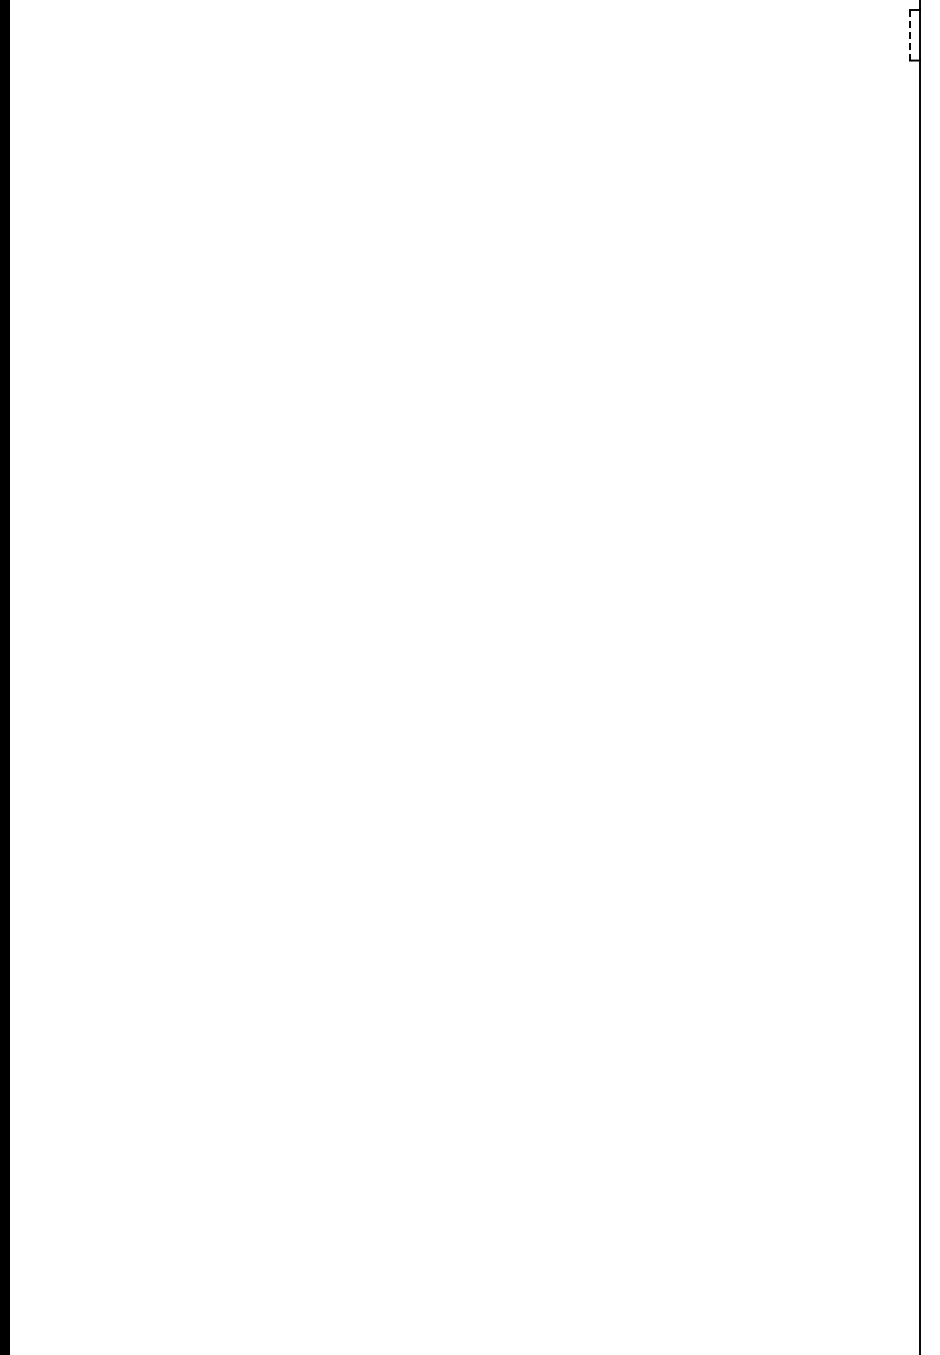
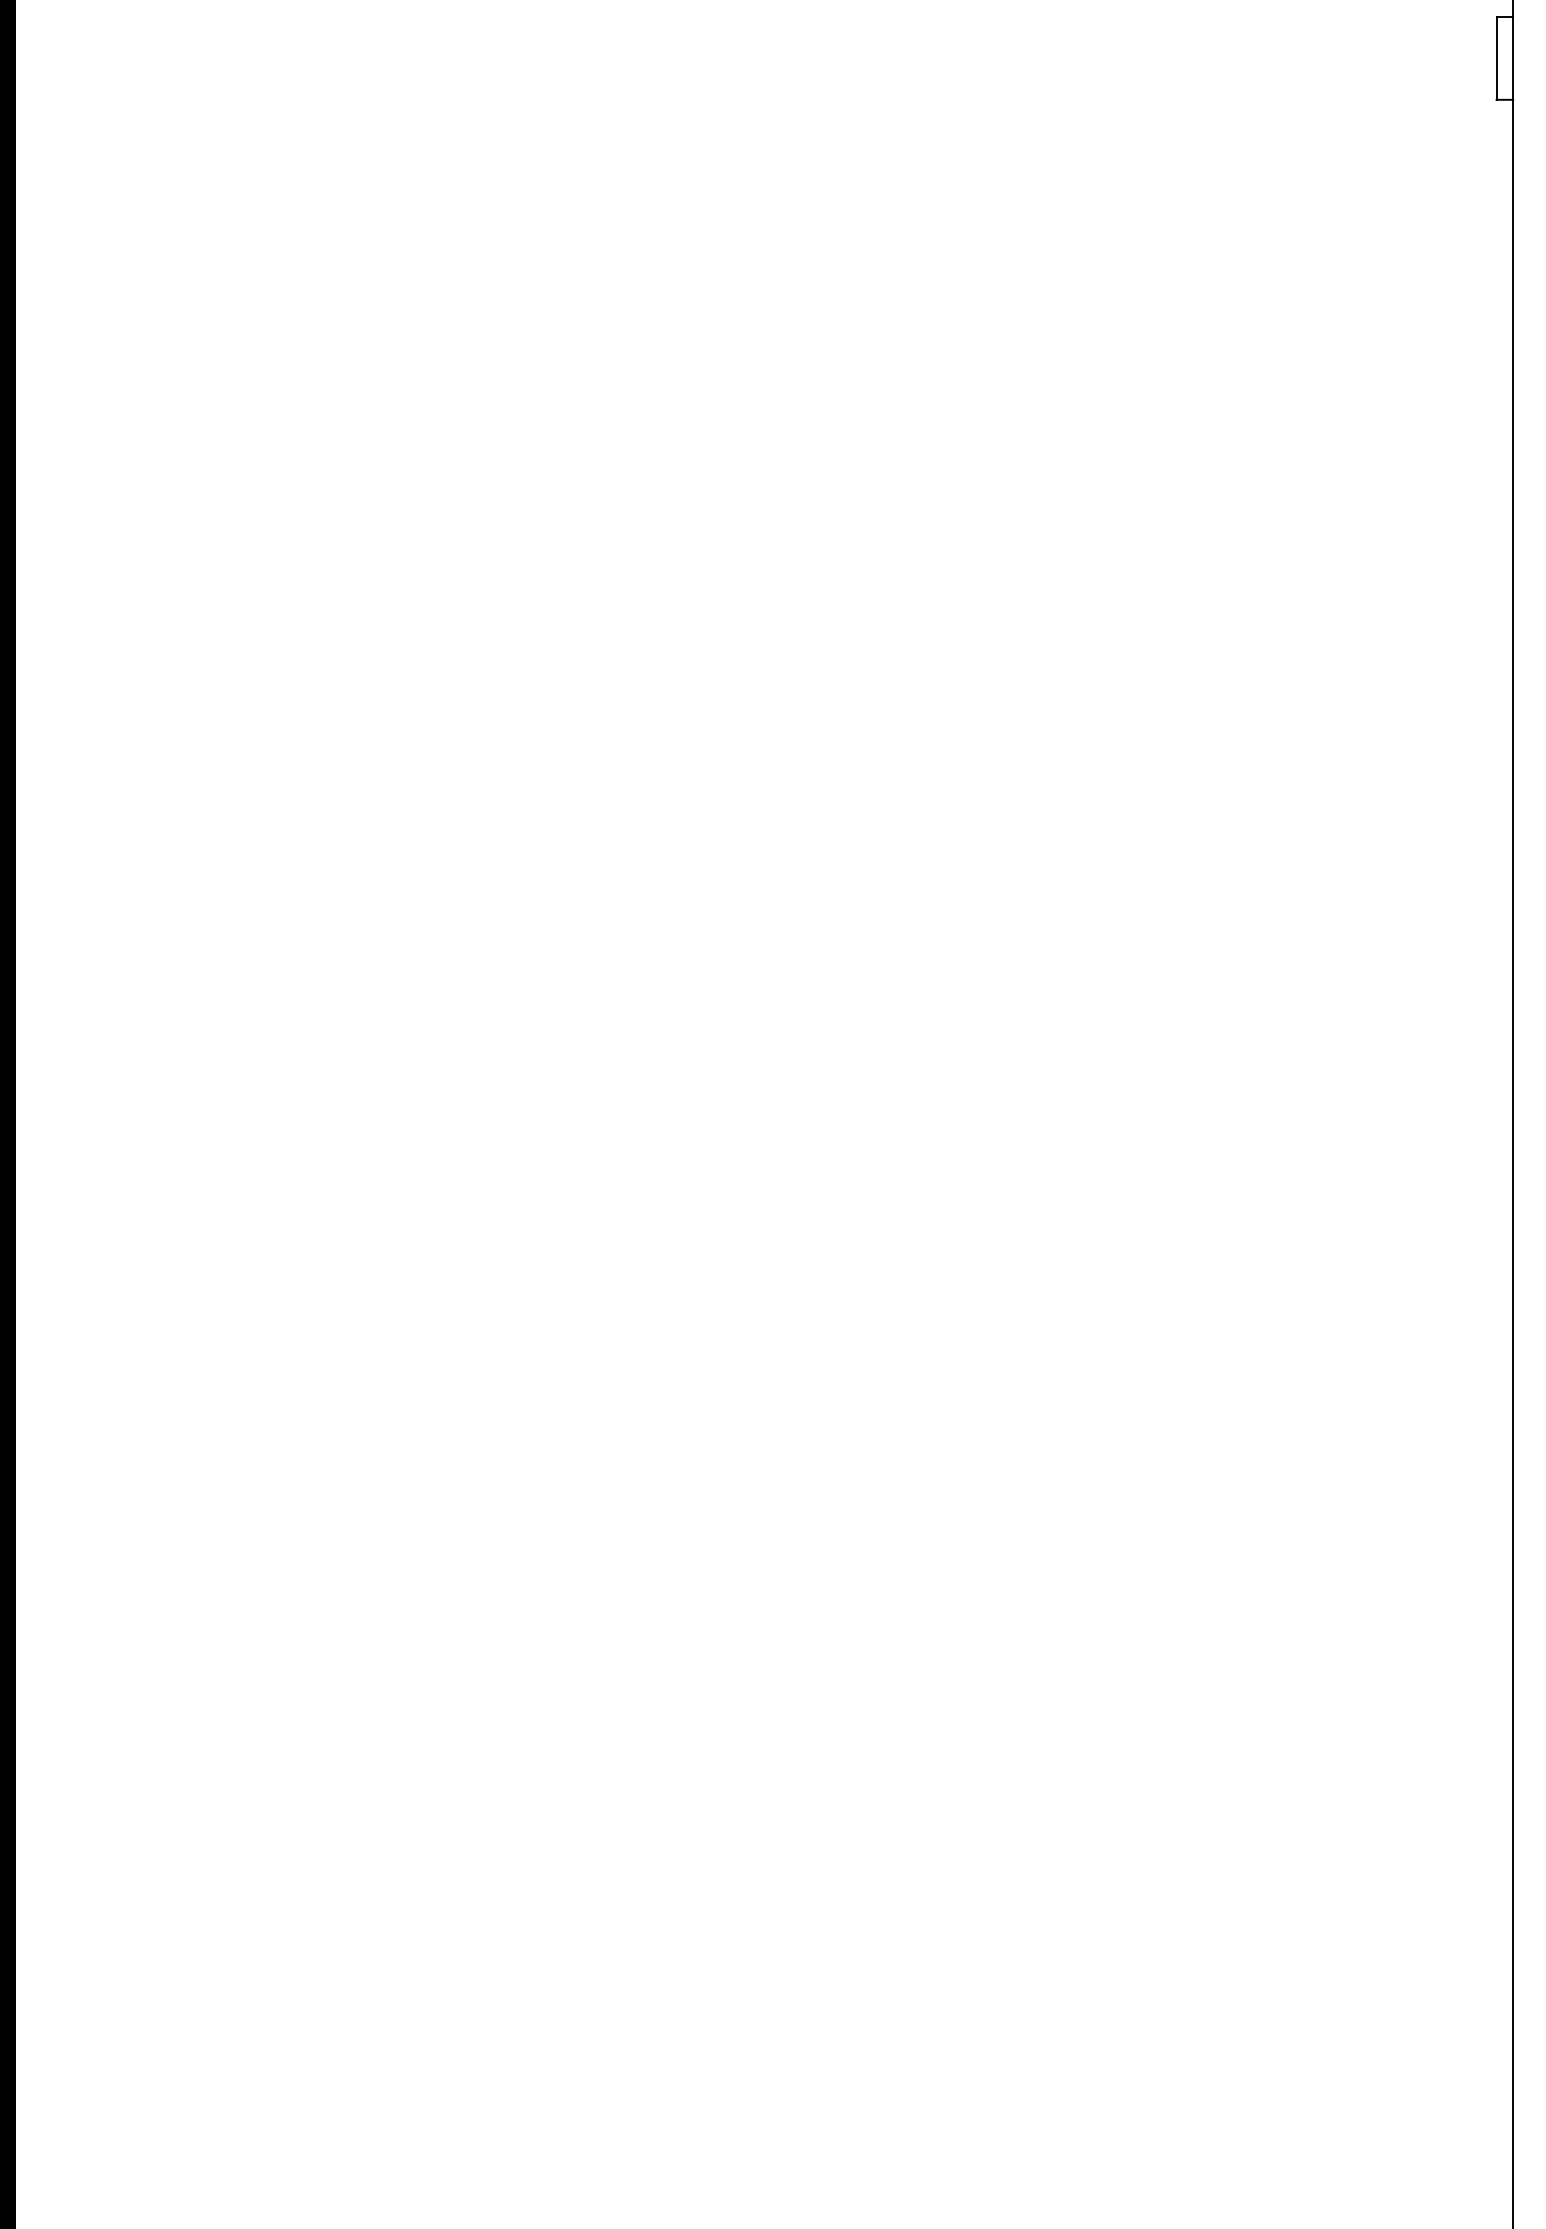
line: (909, 35) -> (1495, 58), dashed -> solid

